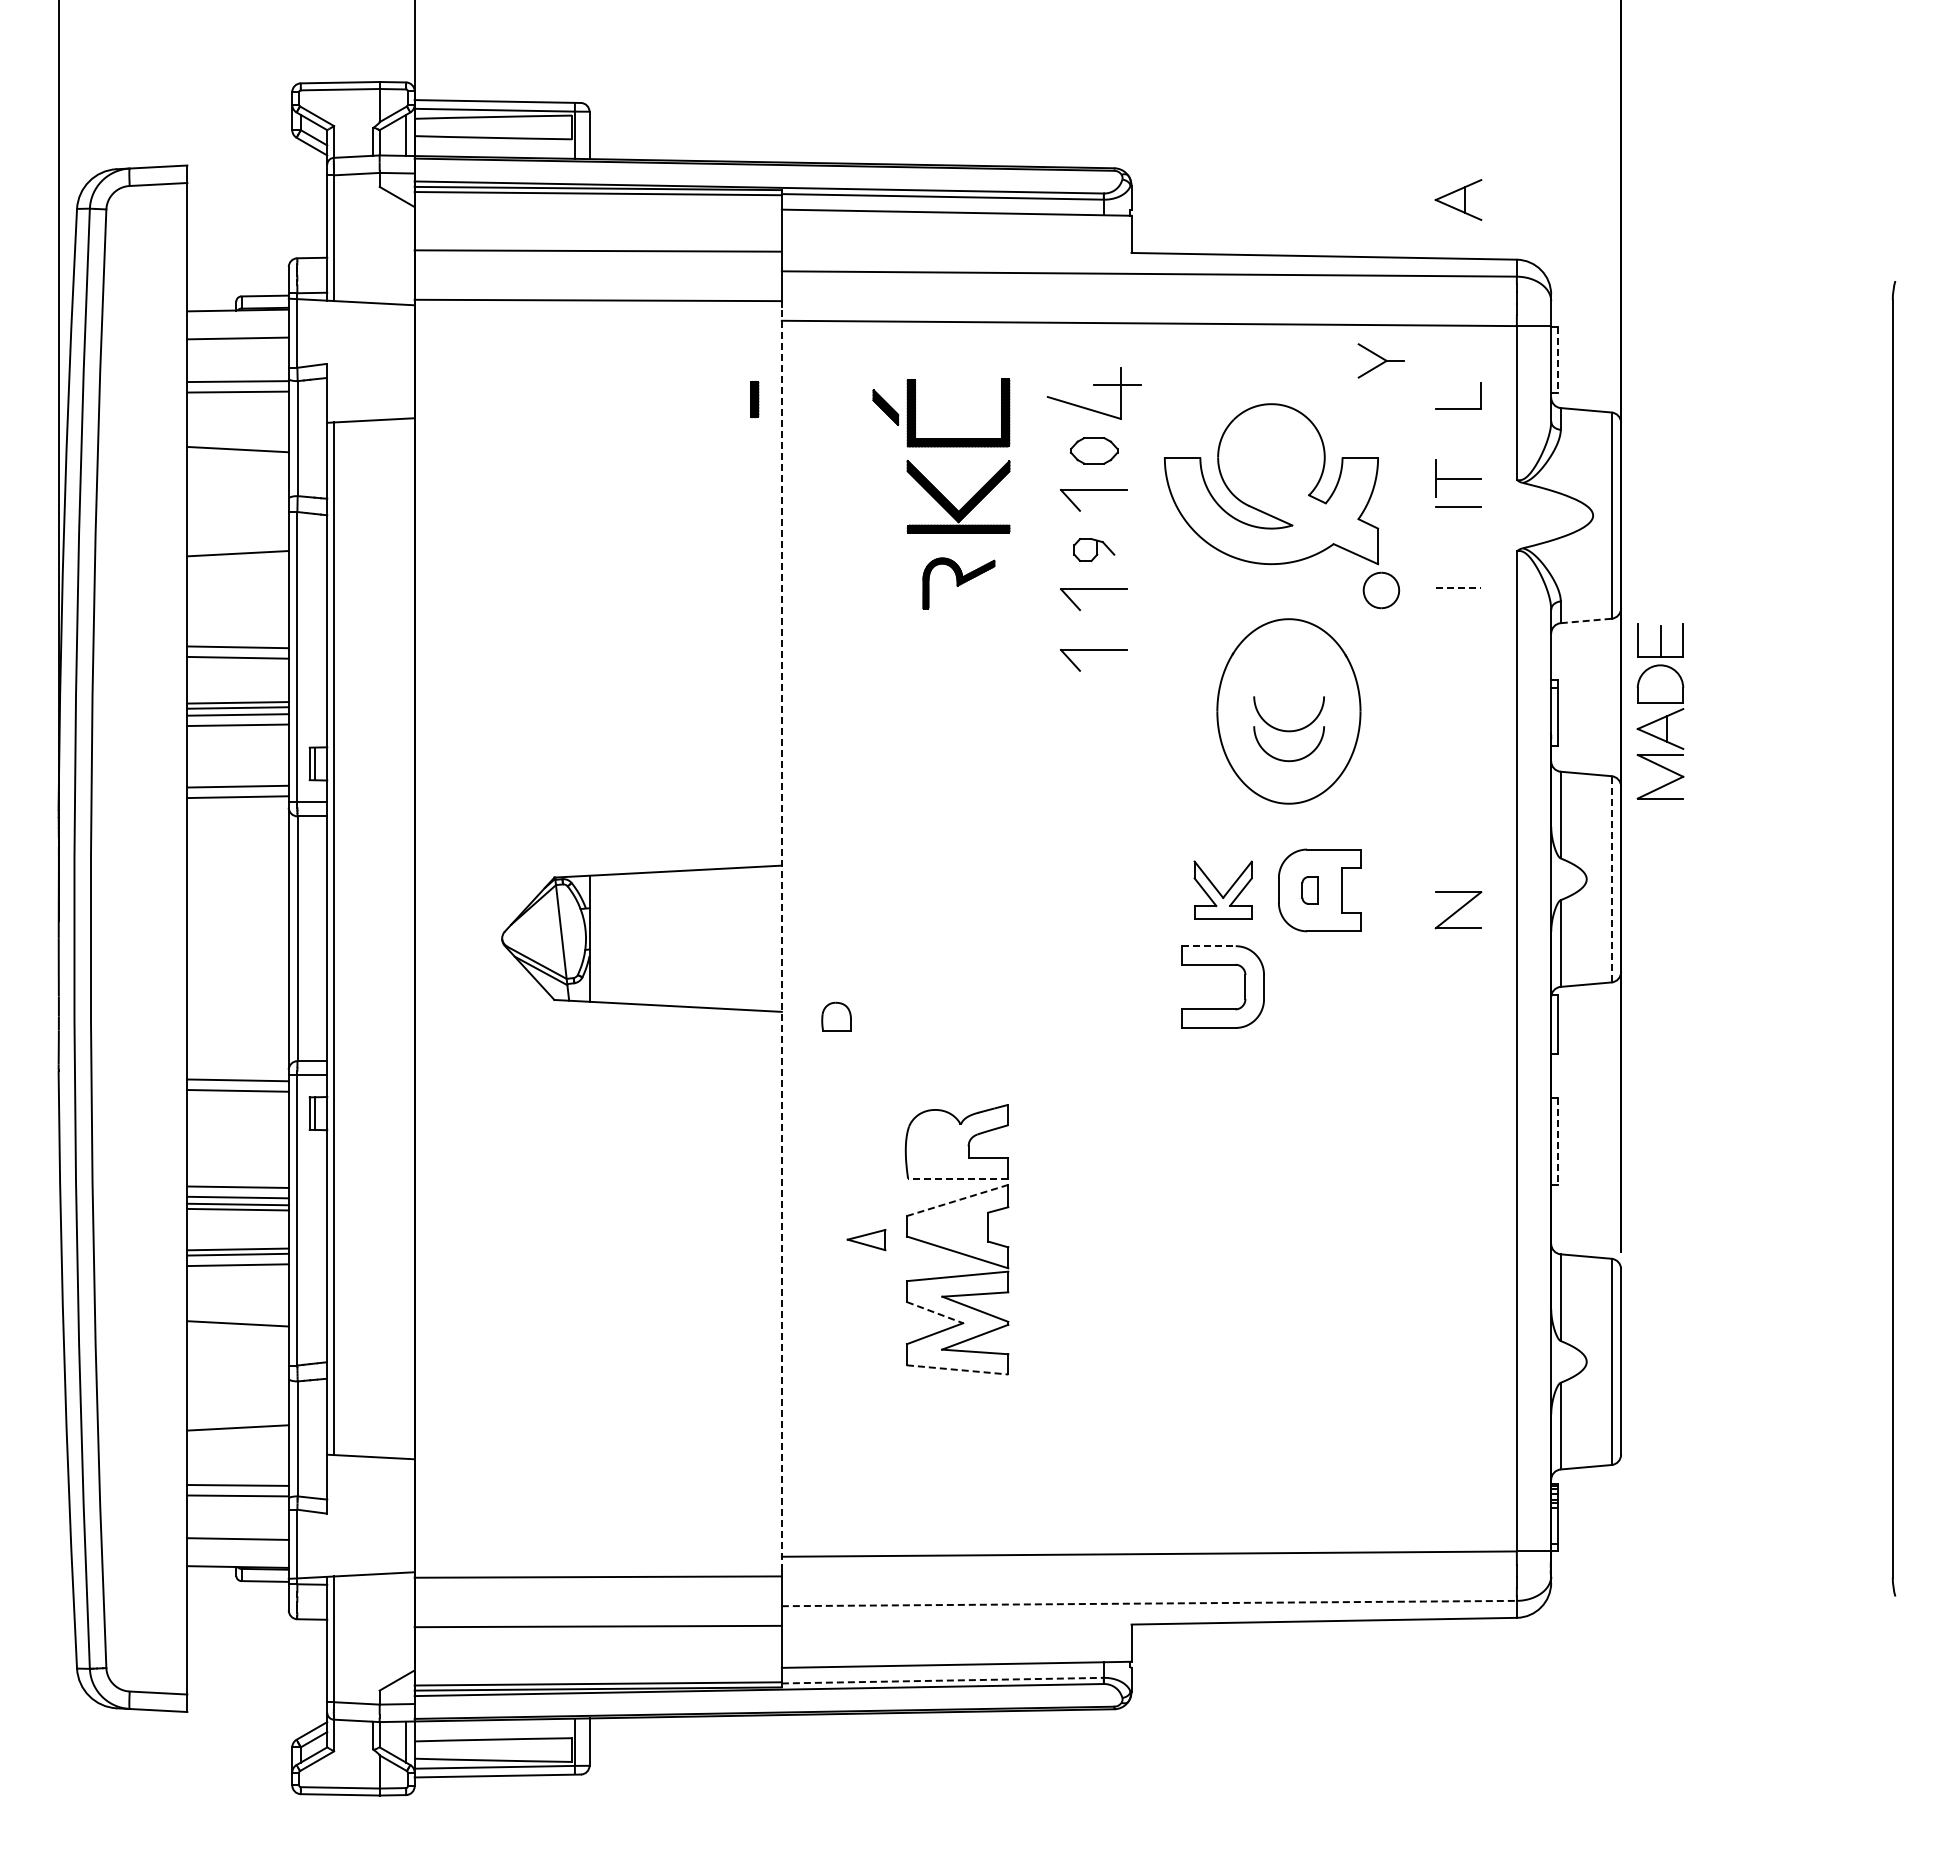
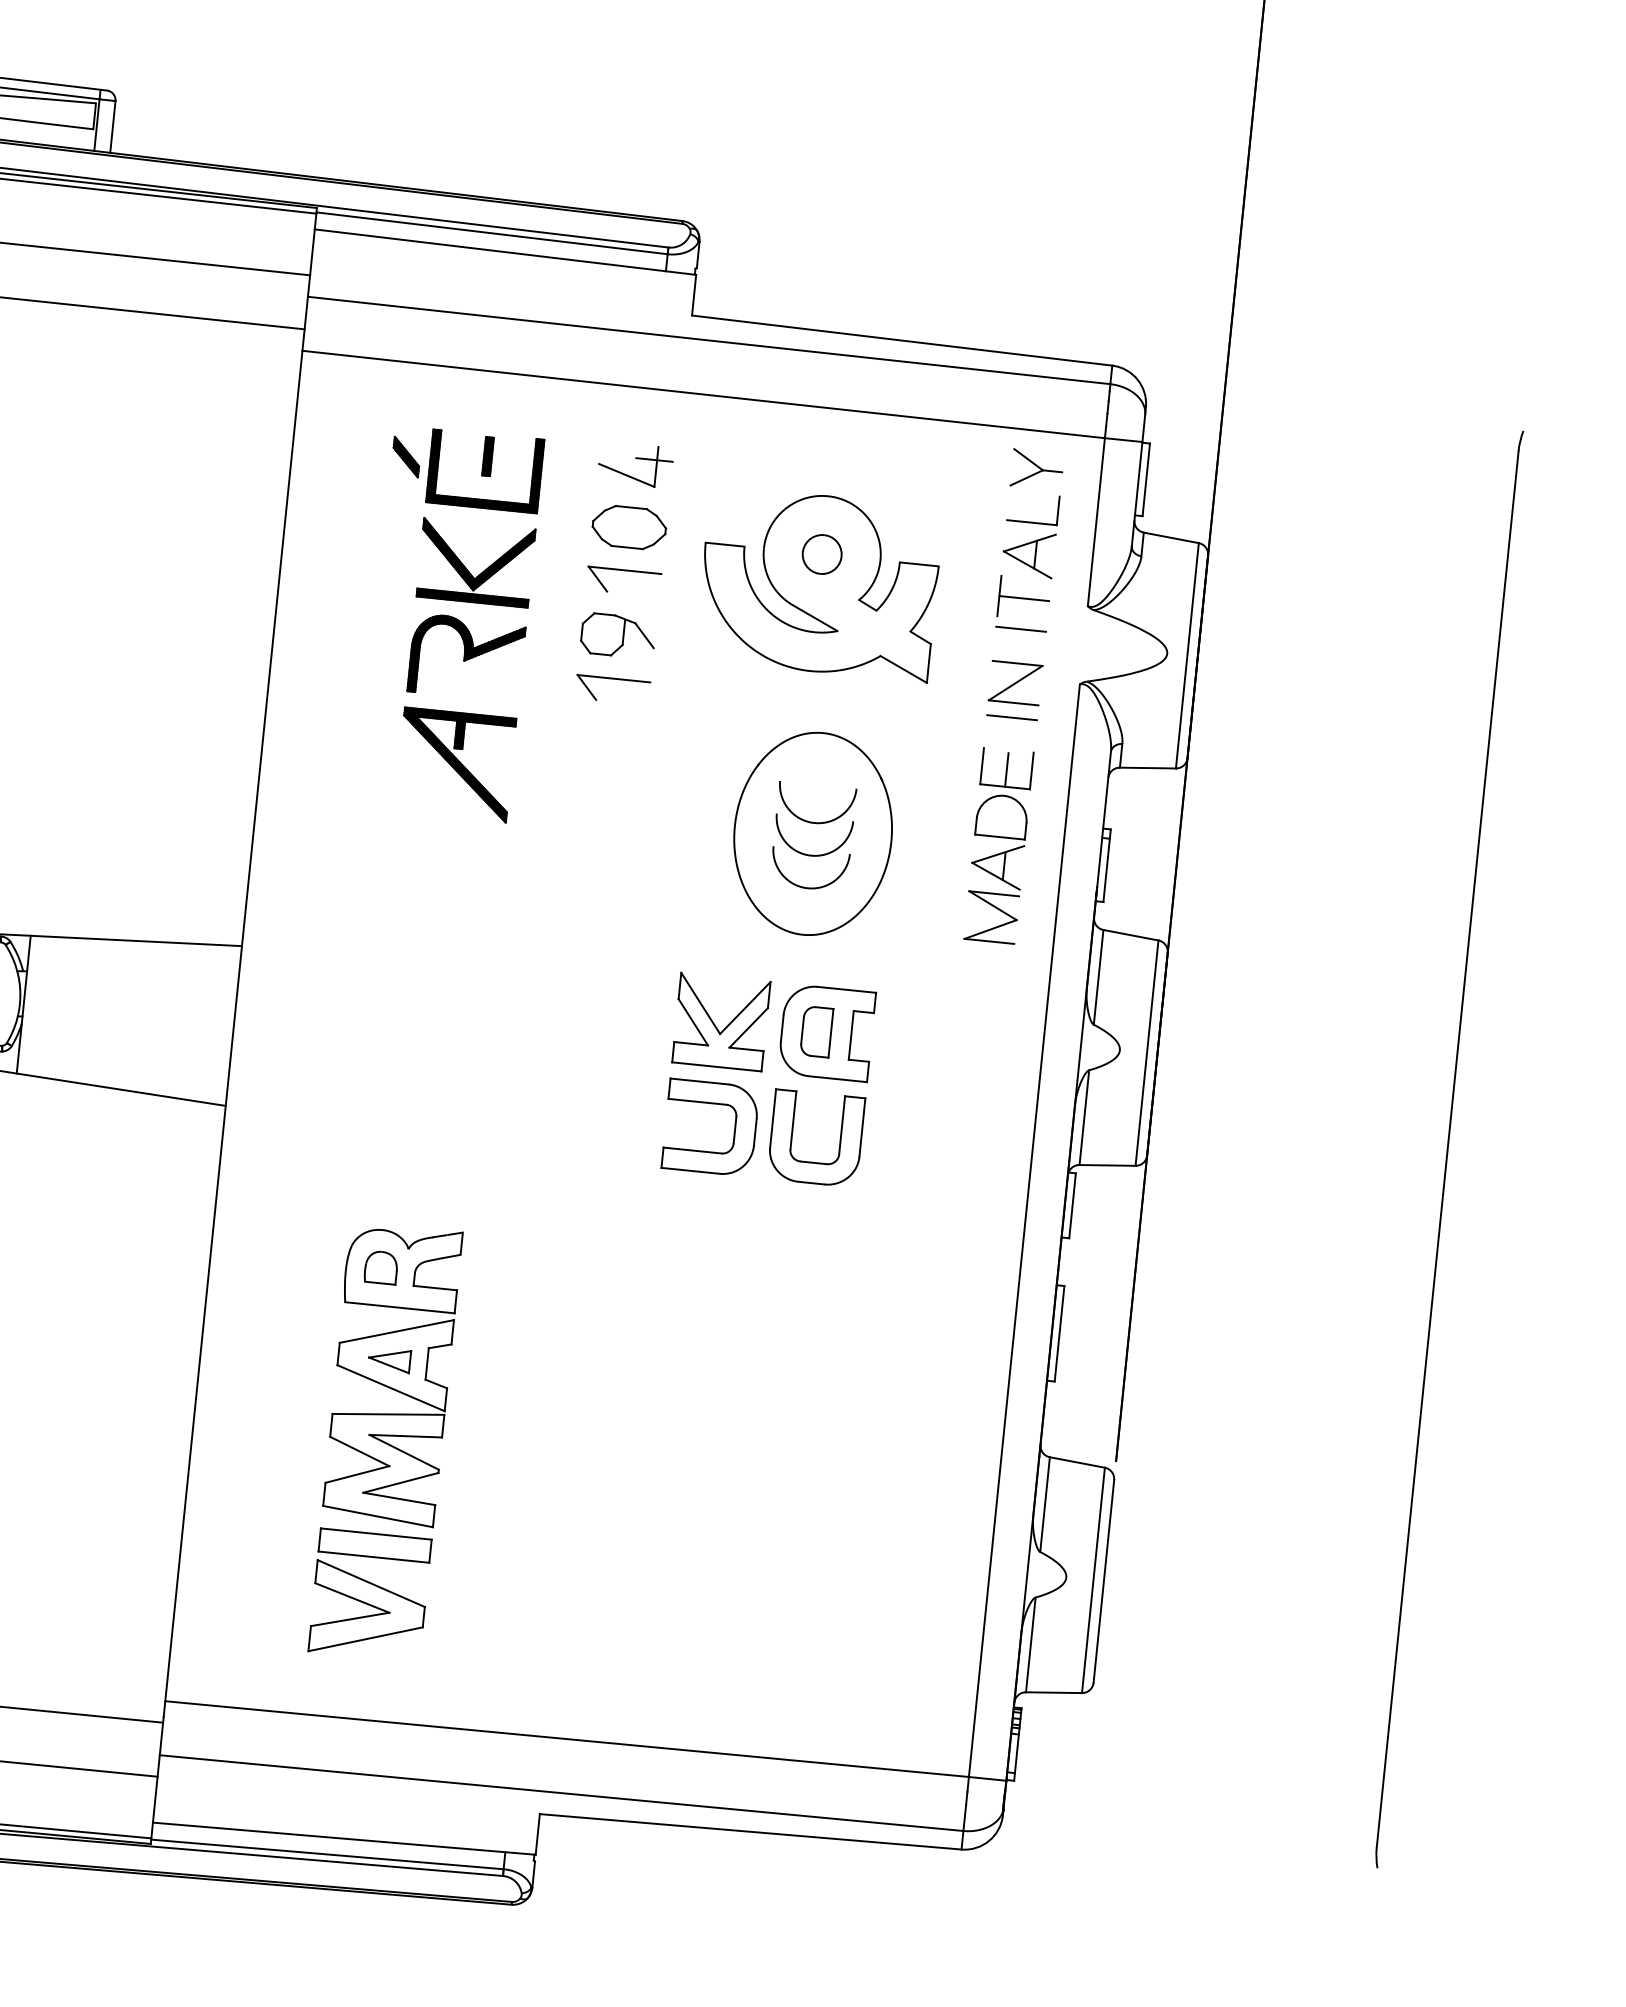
part: (1458, 199) -> (1028, 553), moved
part: (1380, 360) -> (1036, 469), moved
line: (1558, 360) -> (1146, 480), dashed -> solid
part: (1093, 393) -> (634, 464), size x0.71
part: (754, 399) -> (487, 456), moved
part: (1094, 450) -> (629, 527), size x1.43
part: (1094, 549) -> (618, 635), size x1.67
part: (958, 583) -> (466, 657), size x1.43
line: (1458, 587) -> (1012, 717), dashed -> solid
part: (1381, 590) -> (822, 554), moved
line: (1586, 620) -> (1148, 767), dashed -> solid
part: (1093, 650) -> (606, 745), removed
part: (958, 681) -> (455, 764), added
curve: (1288, 700) -> (813, 821), added
part: (1660, 711) -> (999, 846), moved
line: (1611, 878) -> (1147, 1052), dashed -> solid
part: (1223, 889) -> (721, 1021), size x1.43
part: (1309, 890) -> (815, 1031), size x1.67
part: (1458, 910) -> (1015, 683), moved
line: (781, 938) -> (233, 1025), dashed -> solid
line: (1209, 946) -> (700, 1081), dashed -> solid
part: (1297, 986) -> (791, 1135), added
part: (836, 1016) -> (381, 1266), moved
line: (1558, 1141) -> (1059, 1333), dashed -> solid
line: (957, 1178) -> (399, 1307), dashed -> solid
line: (957, 1200) -> (396, 1331), dashed -> solid
part: (866, 1240) -> (389, 1360), moved
line: (935, 1312) -> (360, 1451), dashed -> solid
line: (957, 1369) -> (377, 1516), dashed -> solid
part: (957, 1442) -> (369, 1595), added
line: (1149, 1603) -> (561, 1793), dashed -> solid
line: (942, 1680) -> (327, 1854), dashed -> solid

